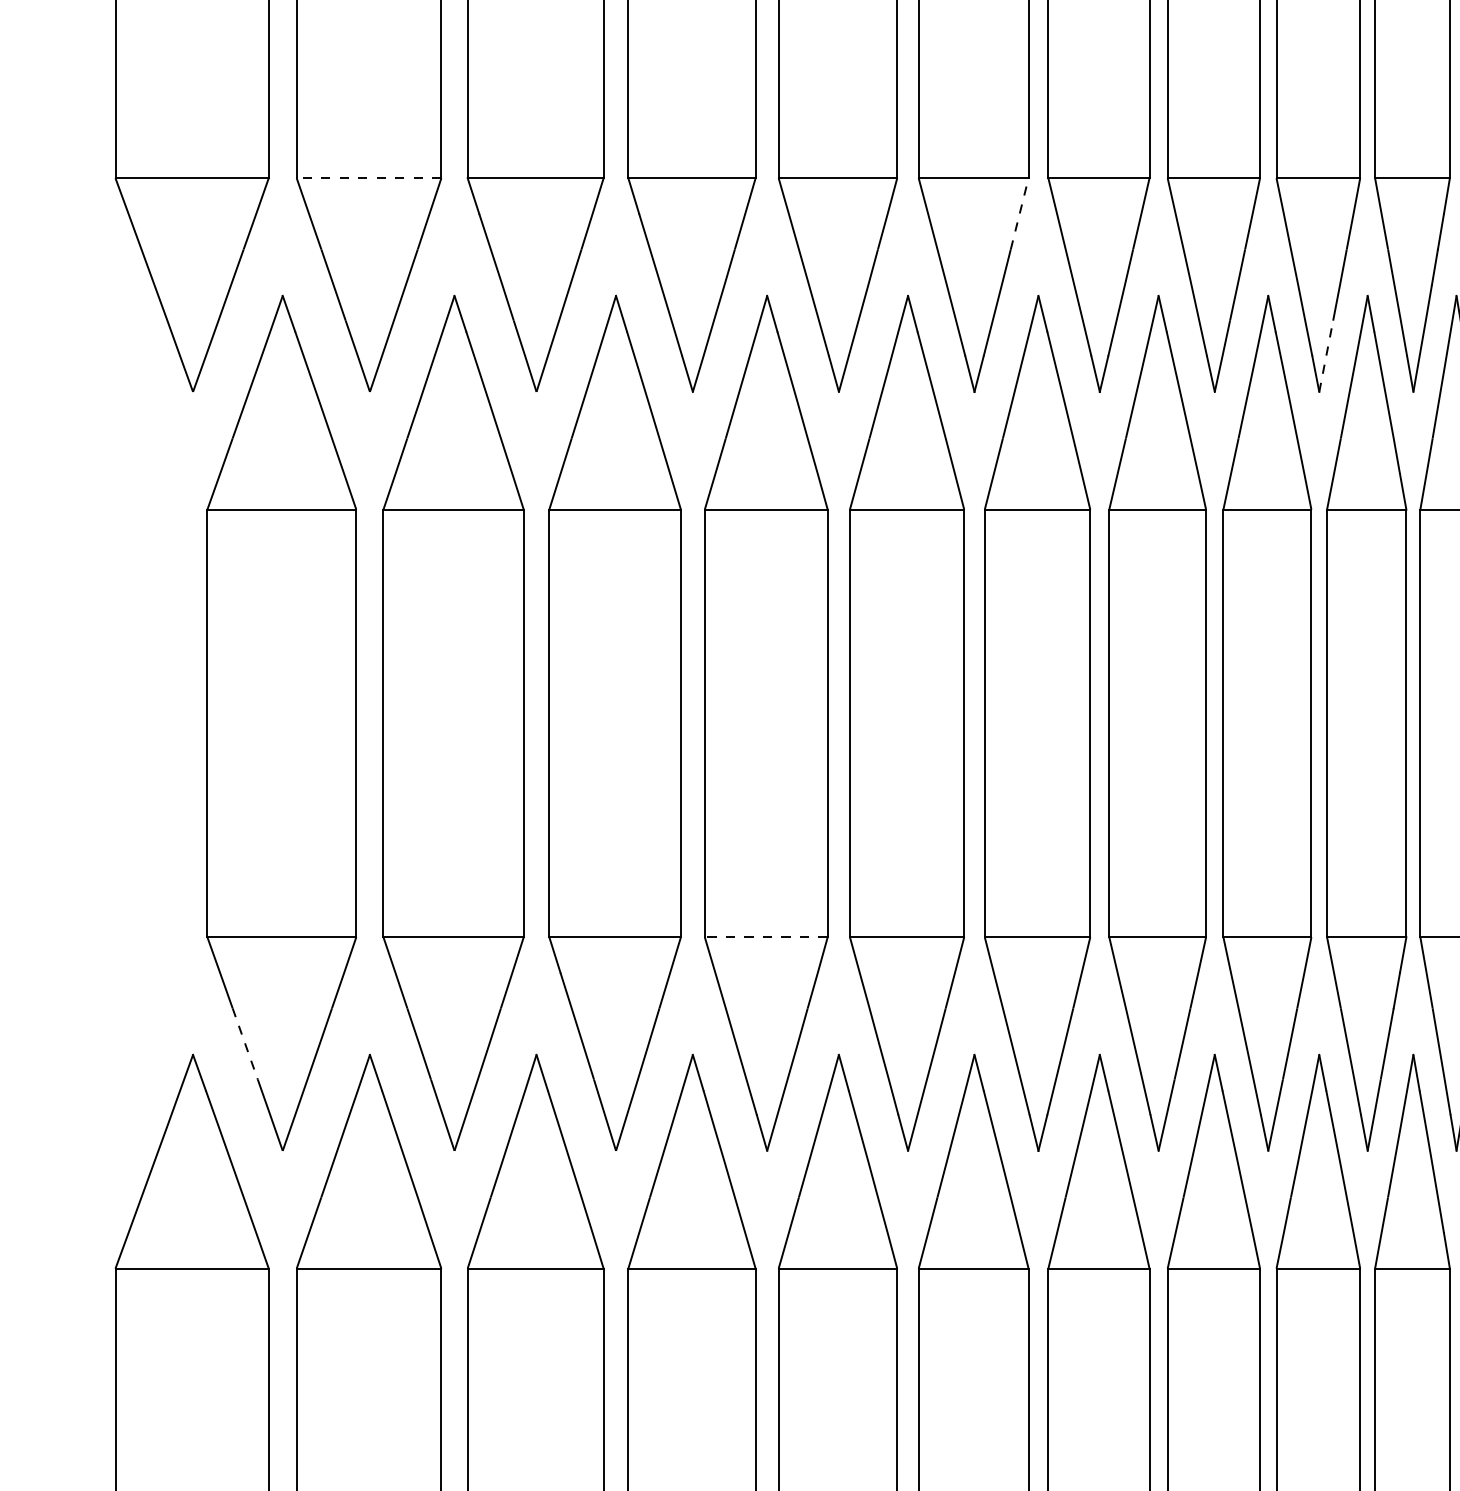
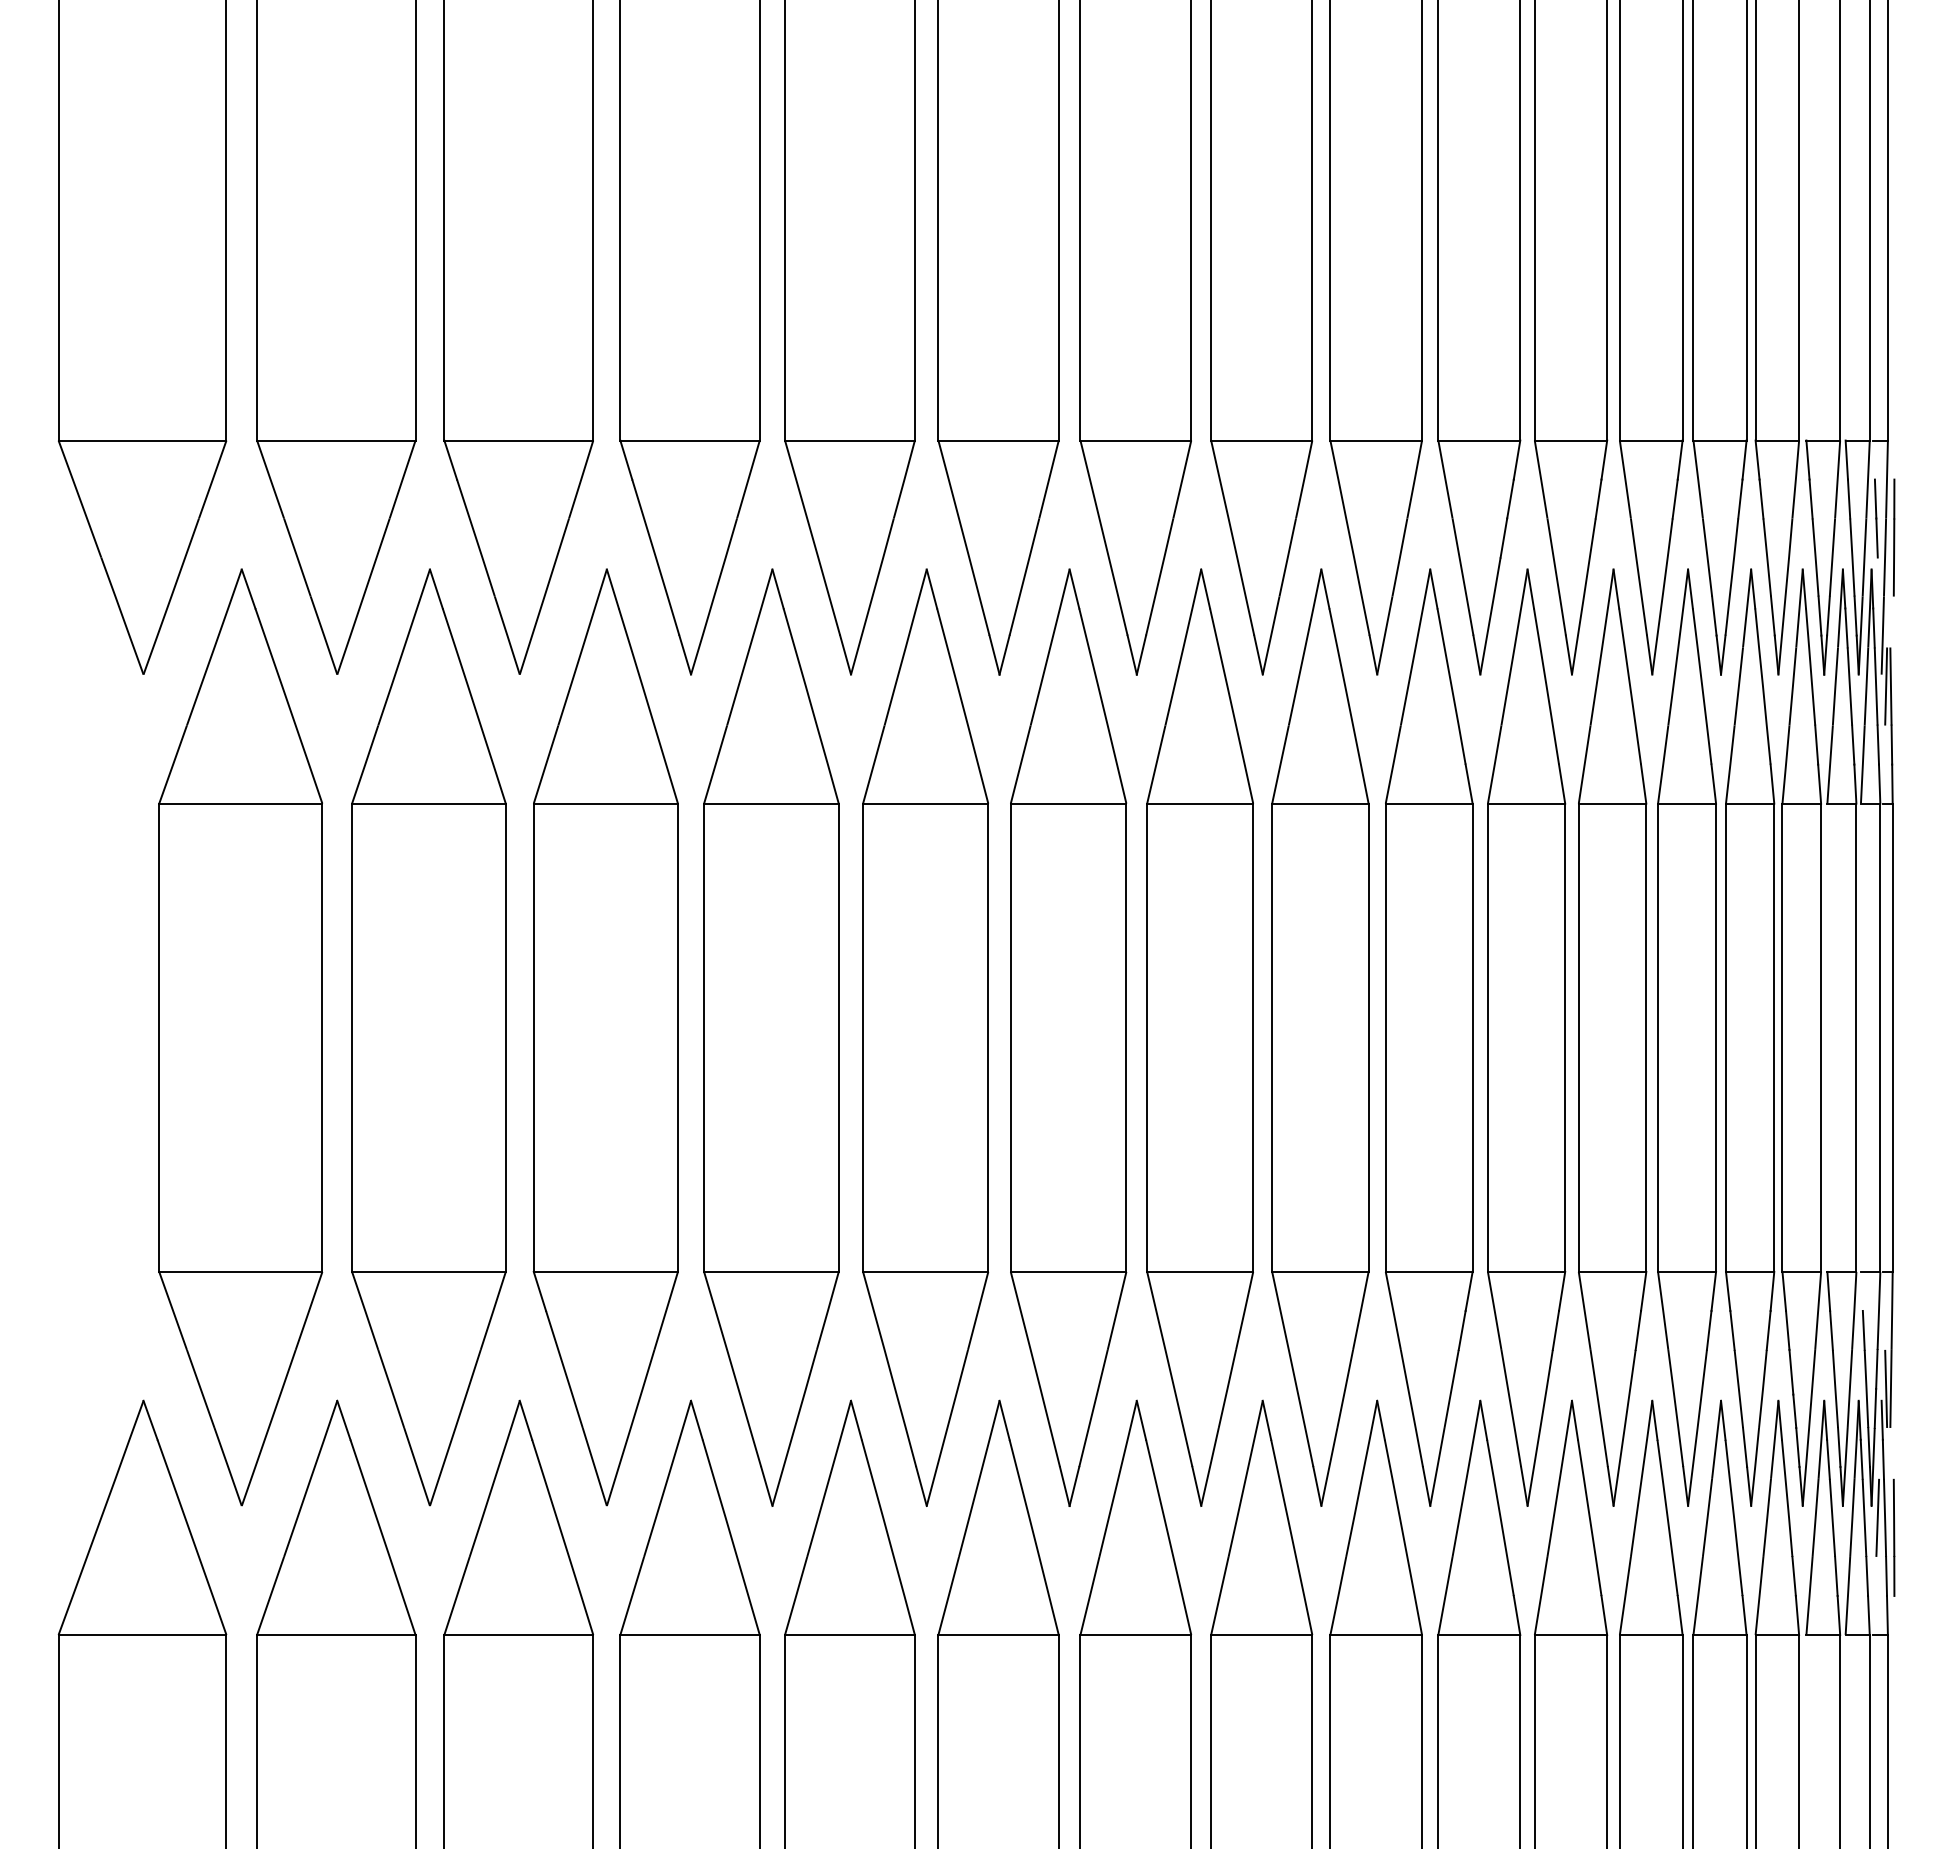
line: (368, 178) -> (335, 440), dashed -> solid
line: (1020, 213) -> (1049, 479), dashed -> solid
line: (1325, 356) -> (1384, 635), dashed -> solid
line: (765, 936) -> (770, 1271), dashed -> solid
line: (245, 1043) -> (200, 1388), dashed -> solid

